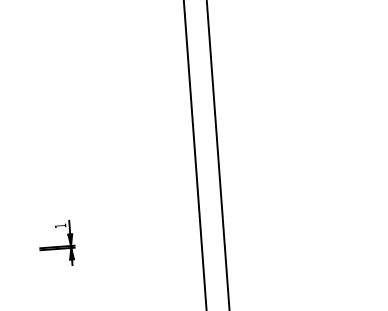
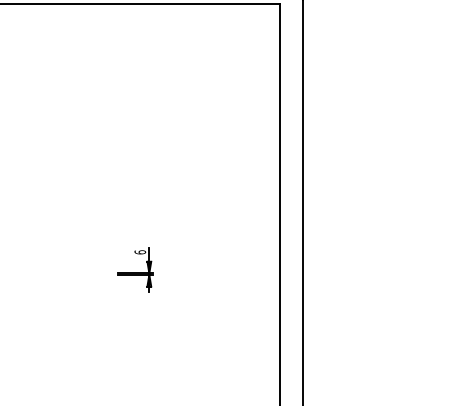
text: (60, 226) -> (140, 252), 1 -> 6

